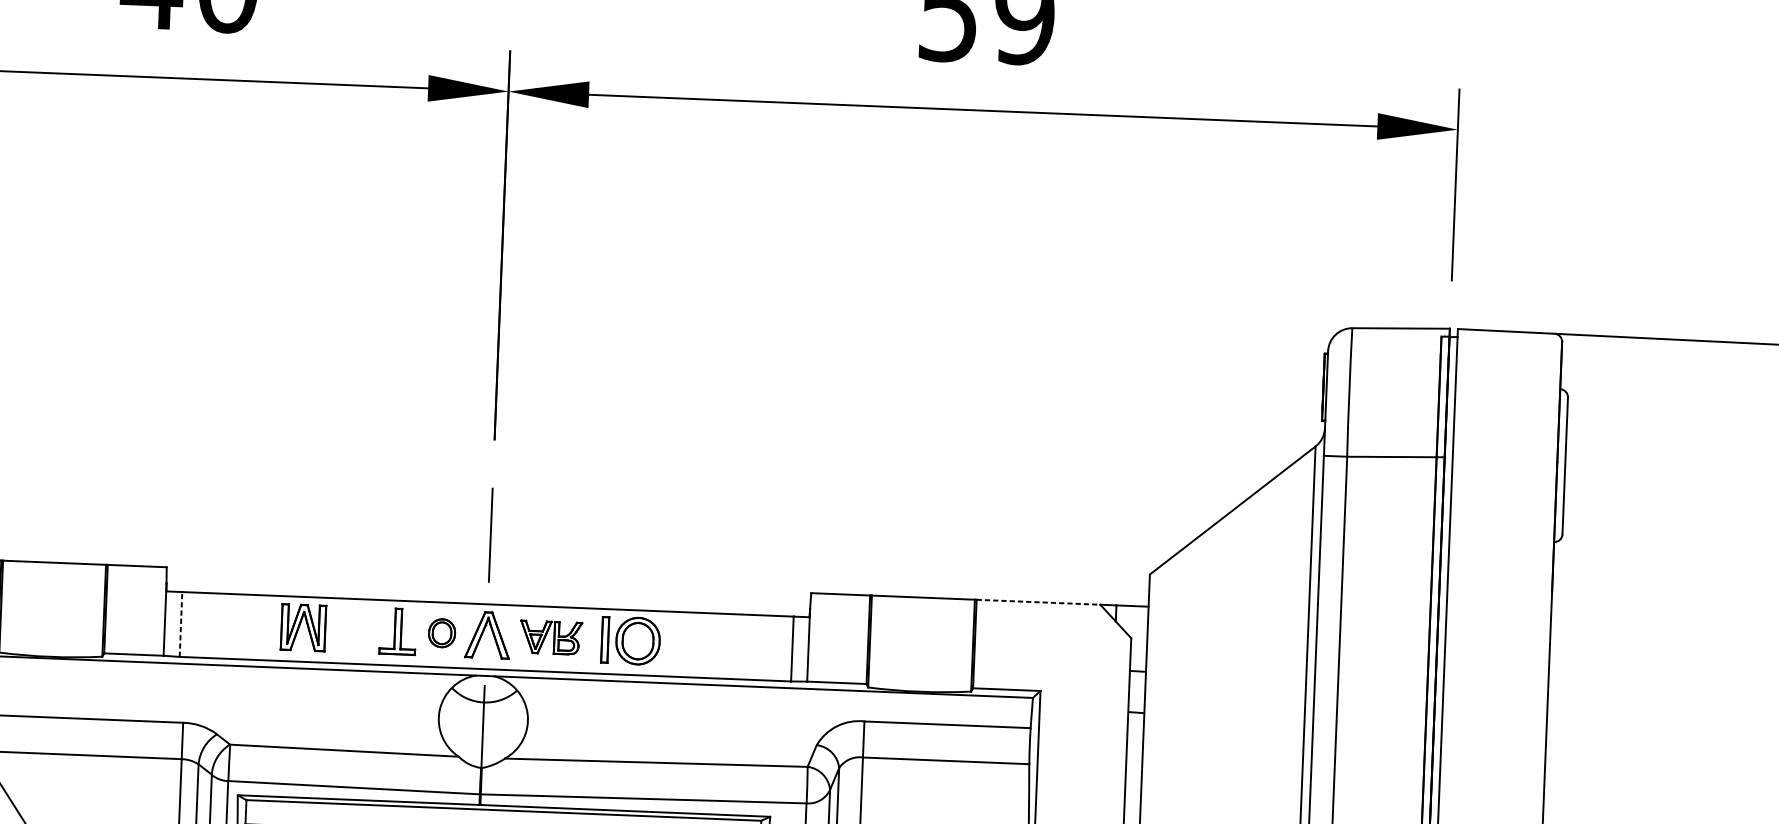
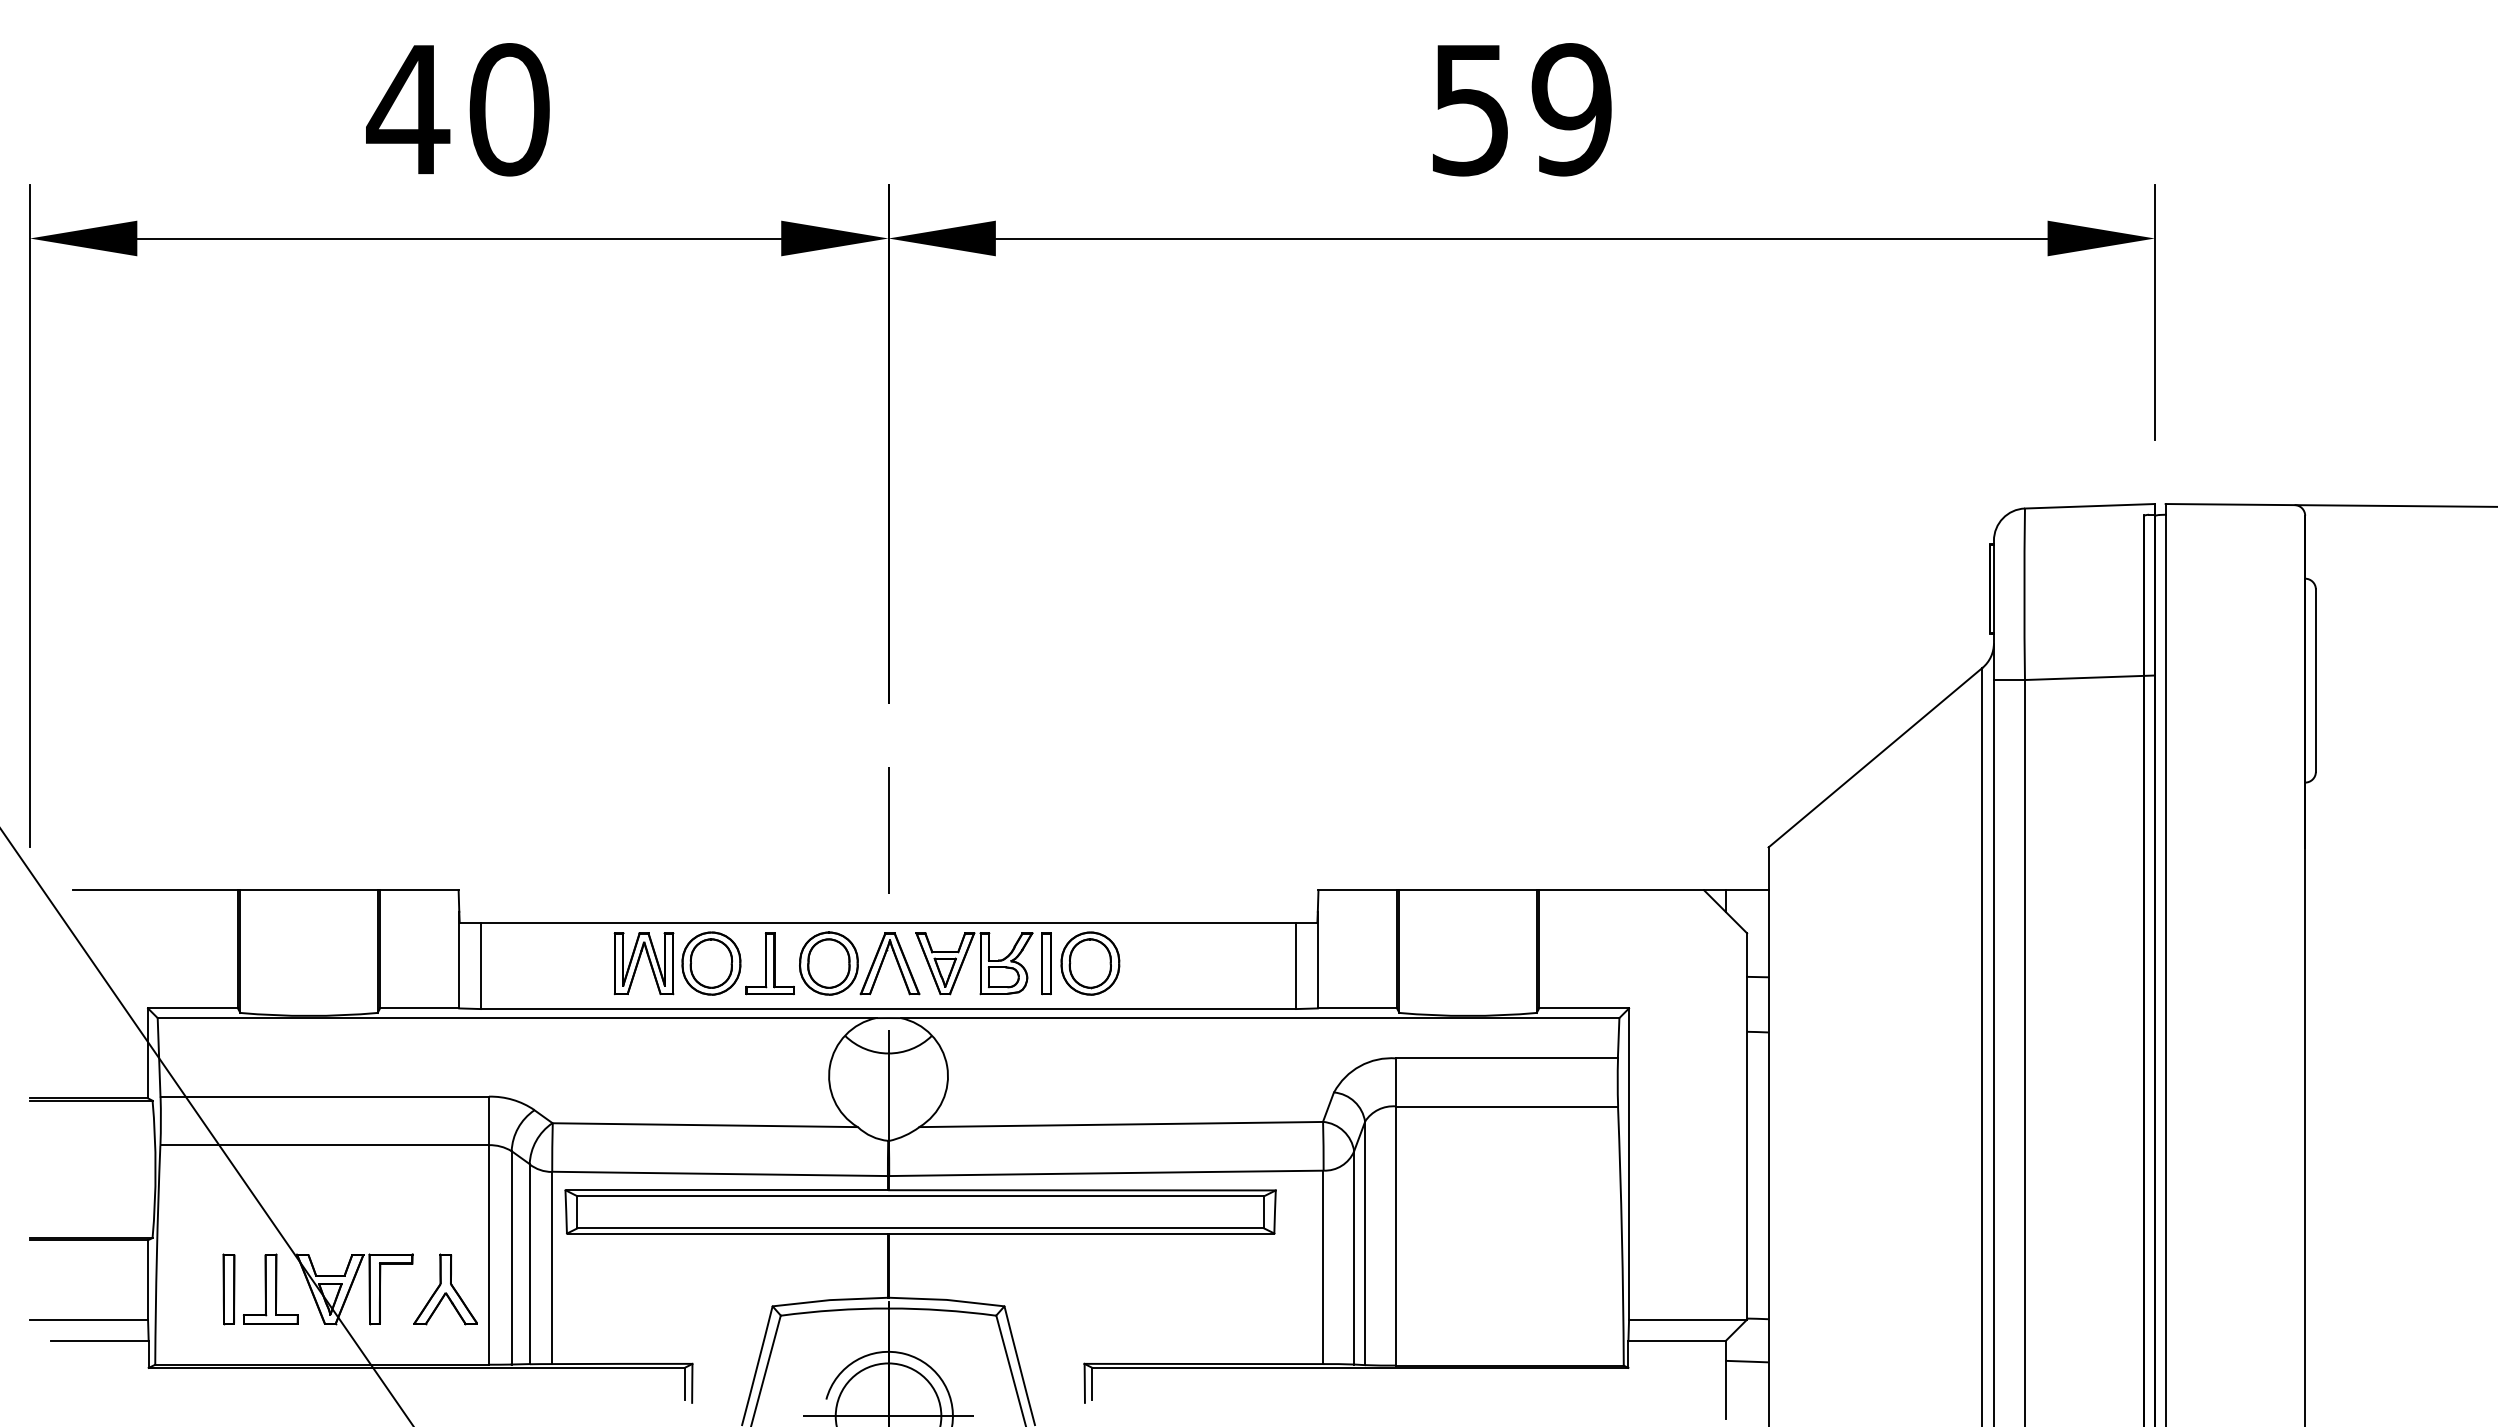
line: (1038, 602) -> (1621, 890), dashed -> solid
line: (180, 624) -> (480, 965), dashed -> solid
part: (354, 629) -> (711, 963), added
part: (441, 633) -> (828, 963), size x1.67
part: (551, 637) -> (974, 963), size x1.43

